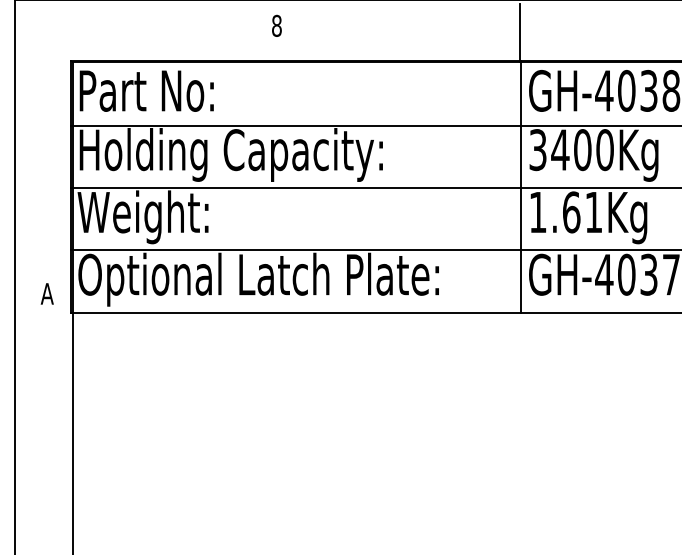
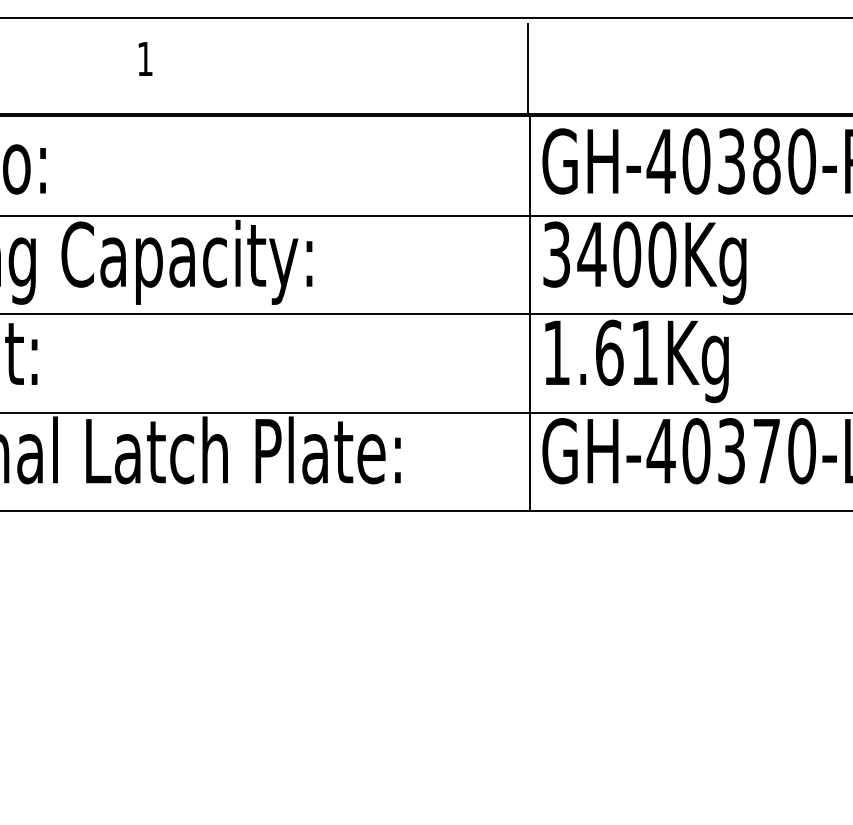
text: (276, 25) -> (144, 58), 8 -> 1

